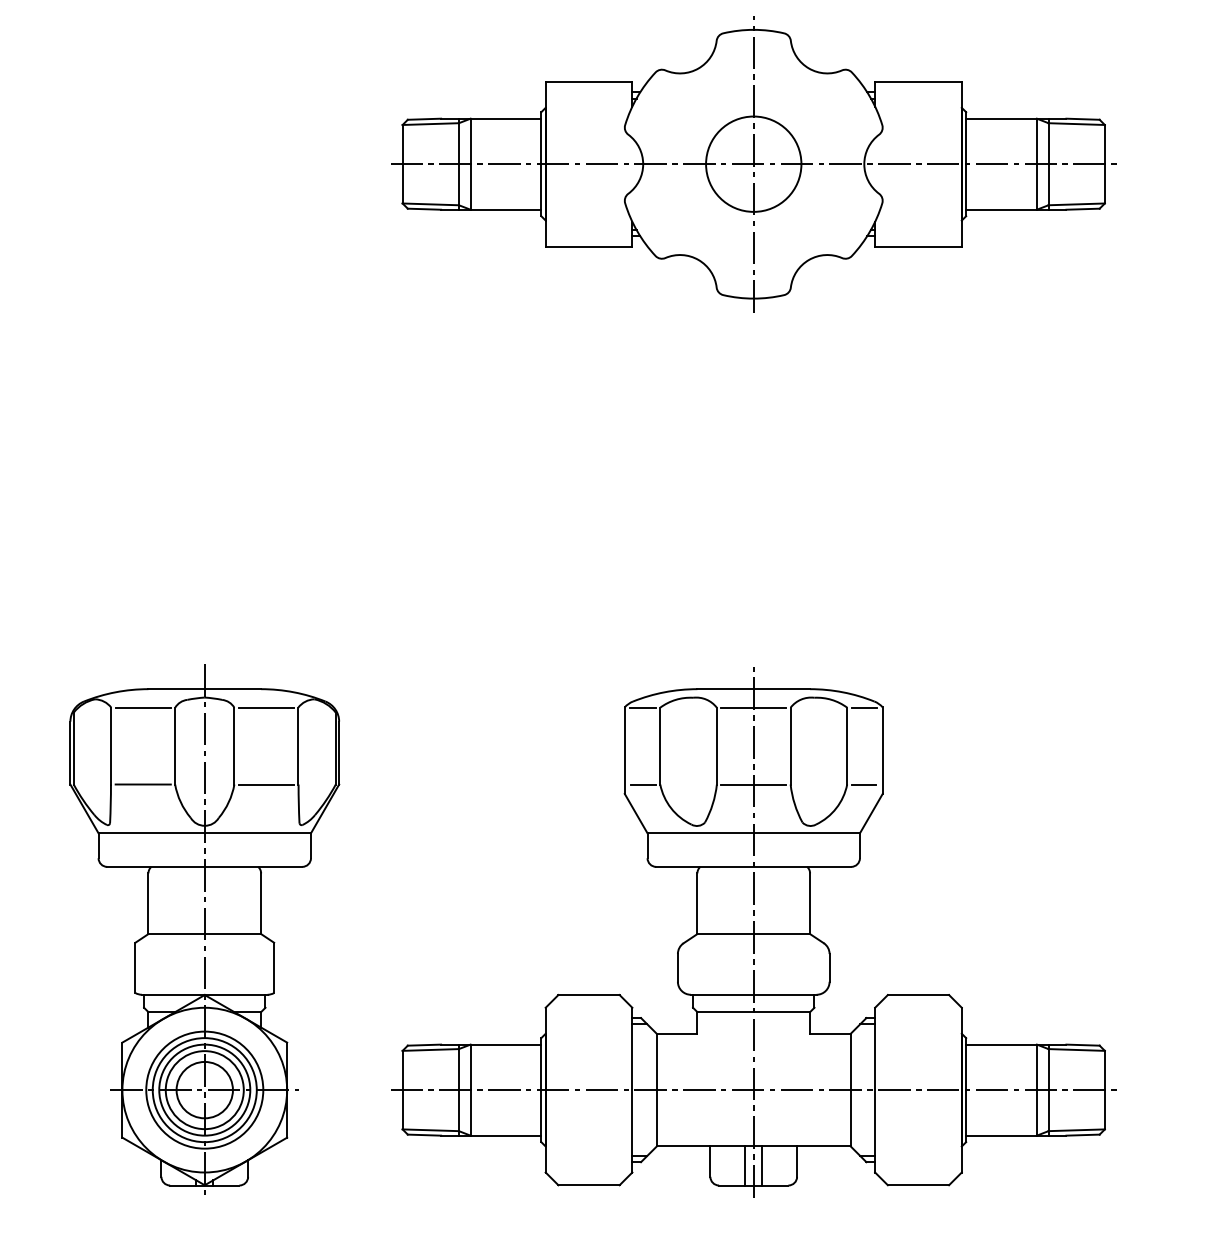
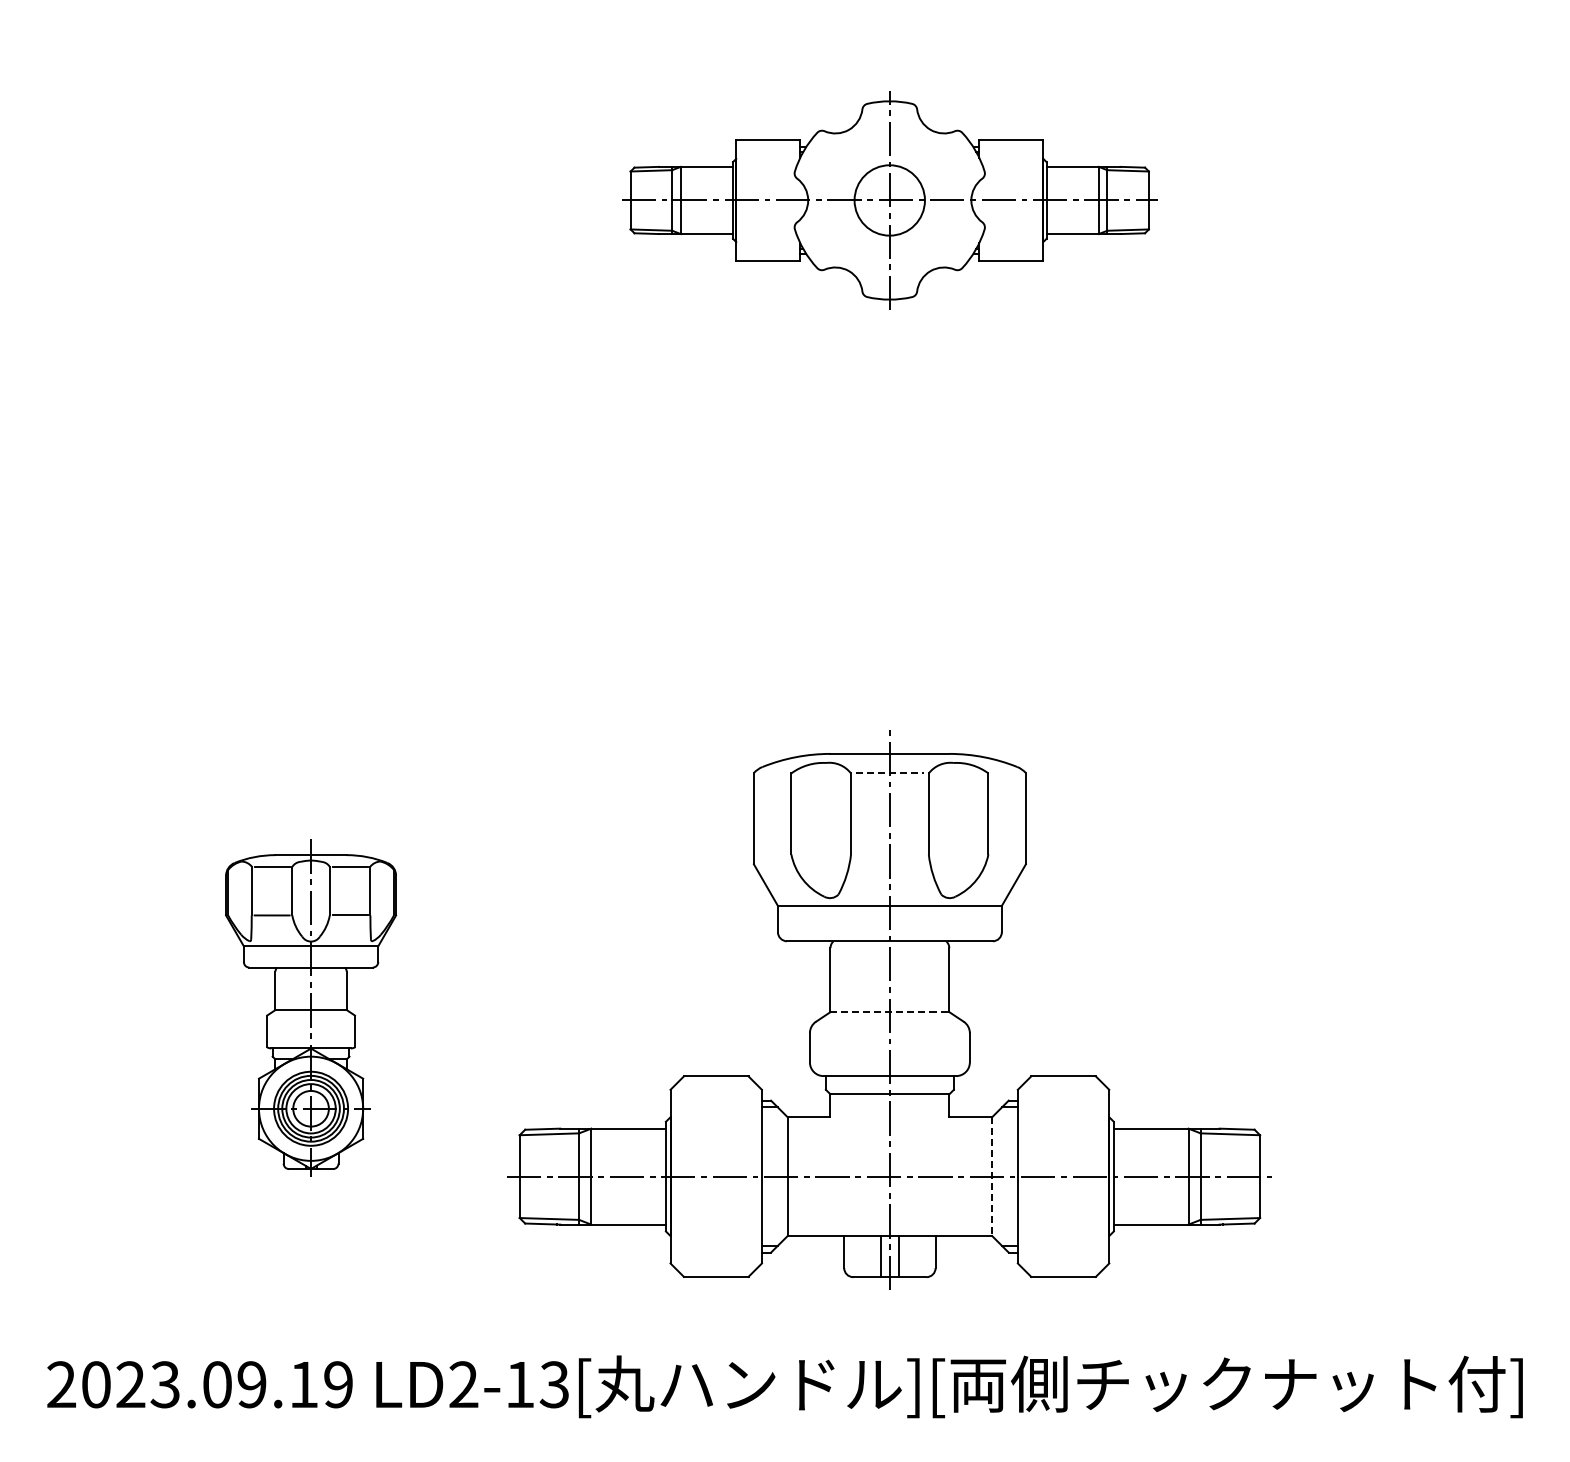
part: (753, 164) -> (889, 200), size x0.7
line: (642, 707) -> (772, 773), removed
line: (754, 707) -> (890, 773), solid -> dashed
line: (864, 707) -> (1006, 773), removed
line: (643, 784) -> (773, 854), removed
line: (753, 784) -> (889, 854), removed
line: (863, 784) -> (1005, 854), removed
part: (204, 928) -> (310, 1006), size x0.6
line: (754, 934) -> (890, 1012), solid -> dashed
line: (851, 1090) -> (992, 1177), solid -> dashed

